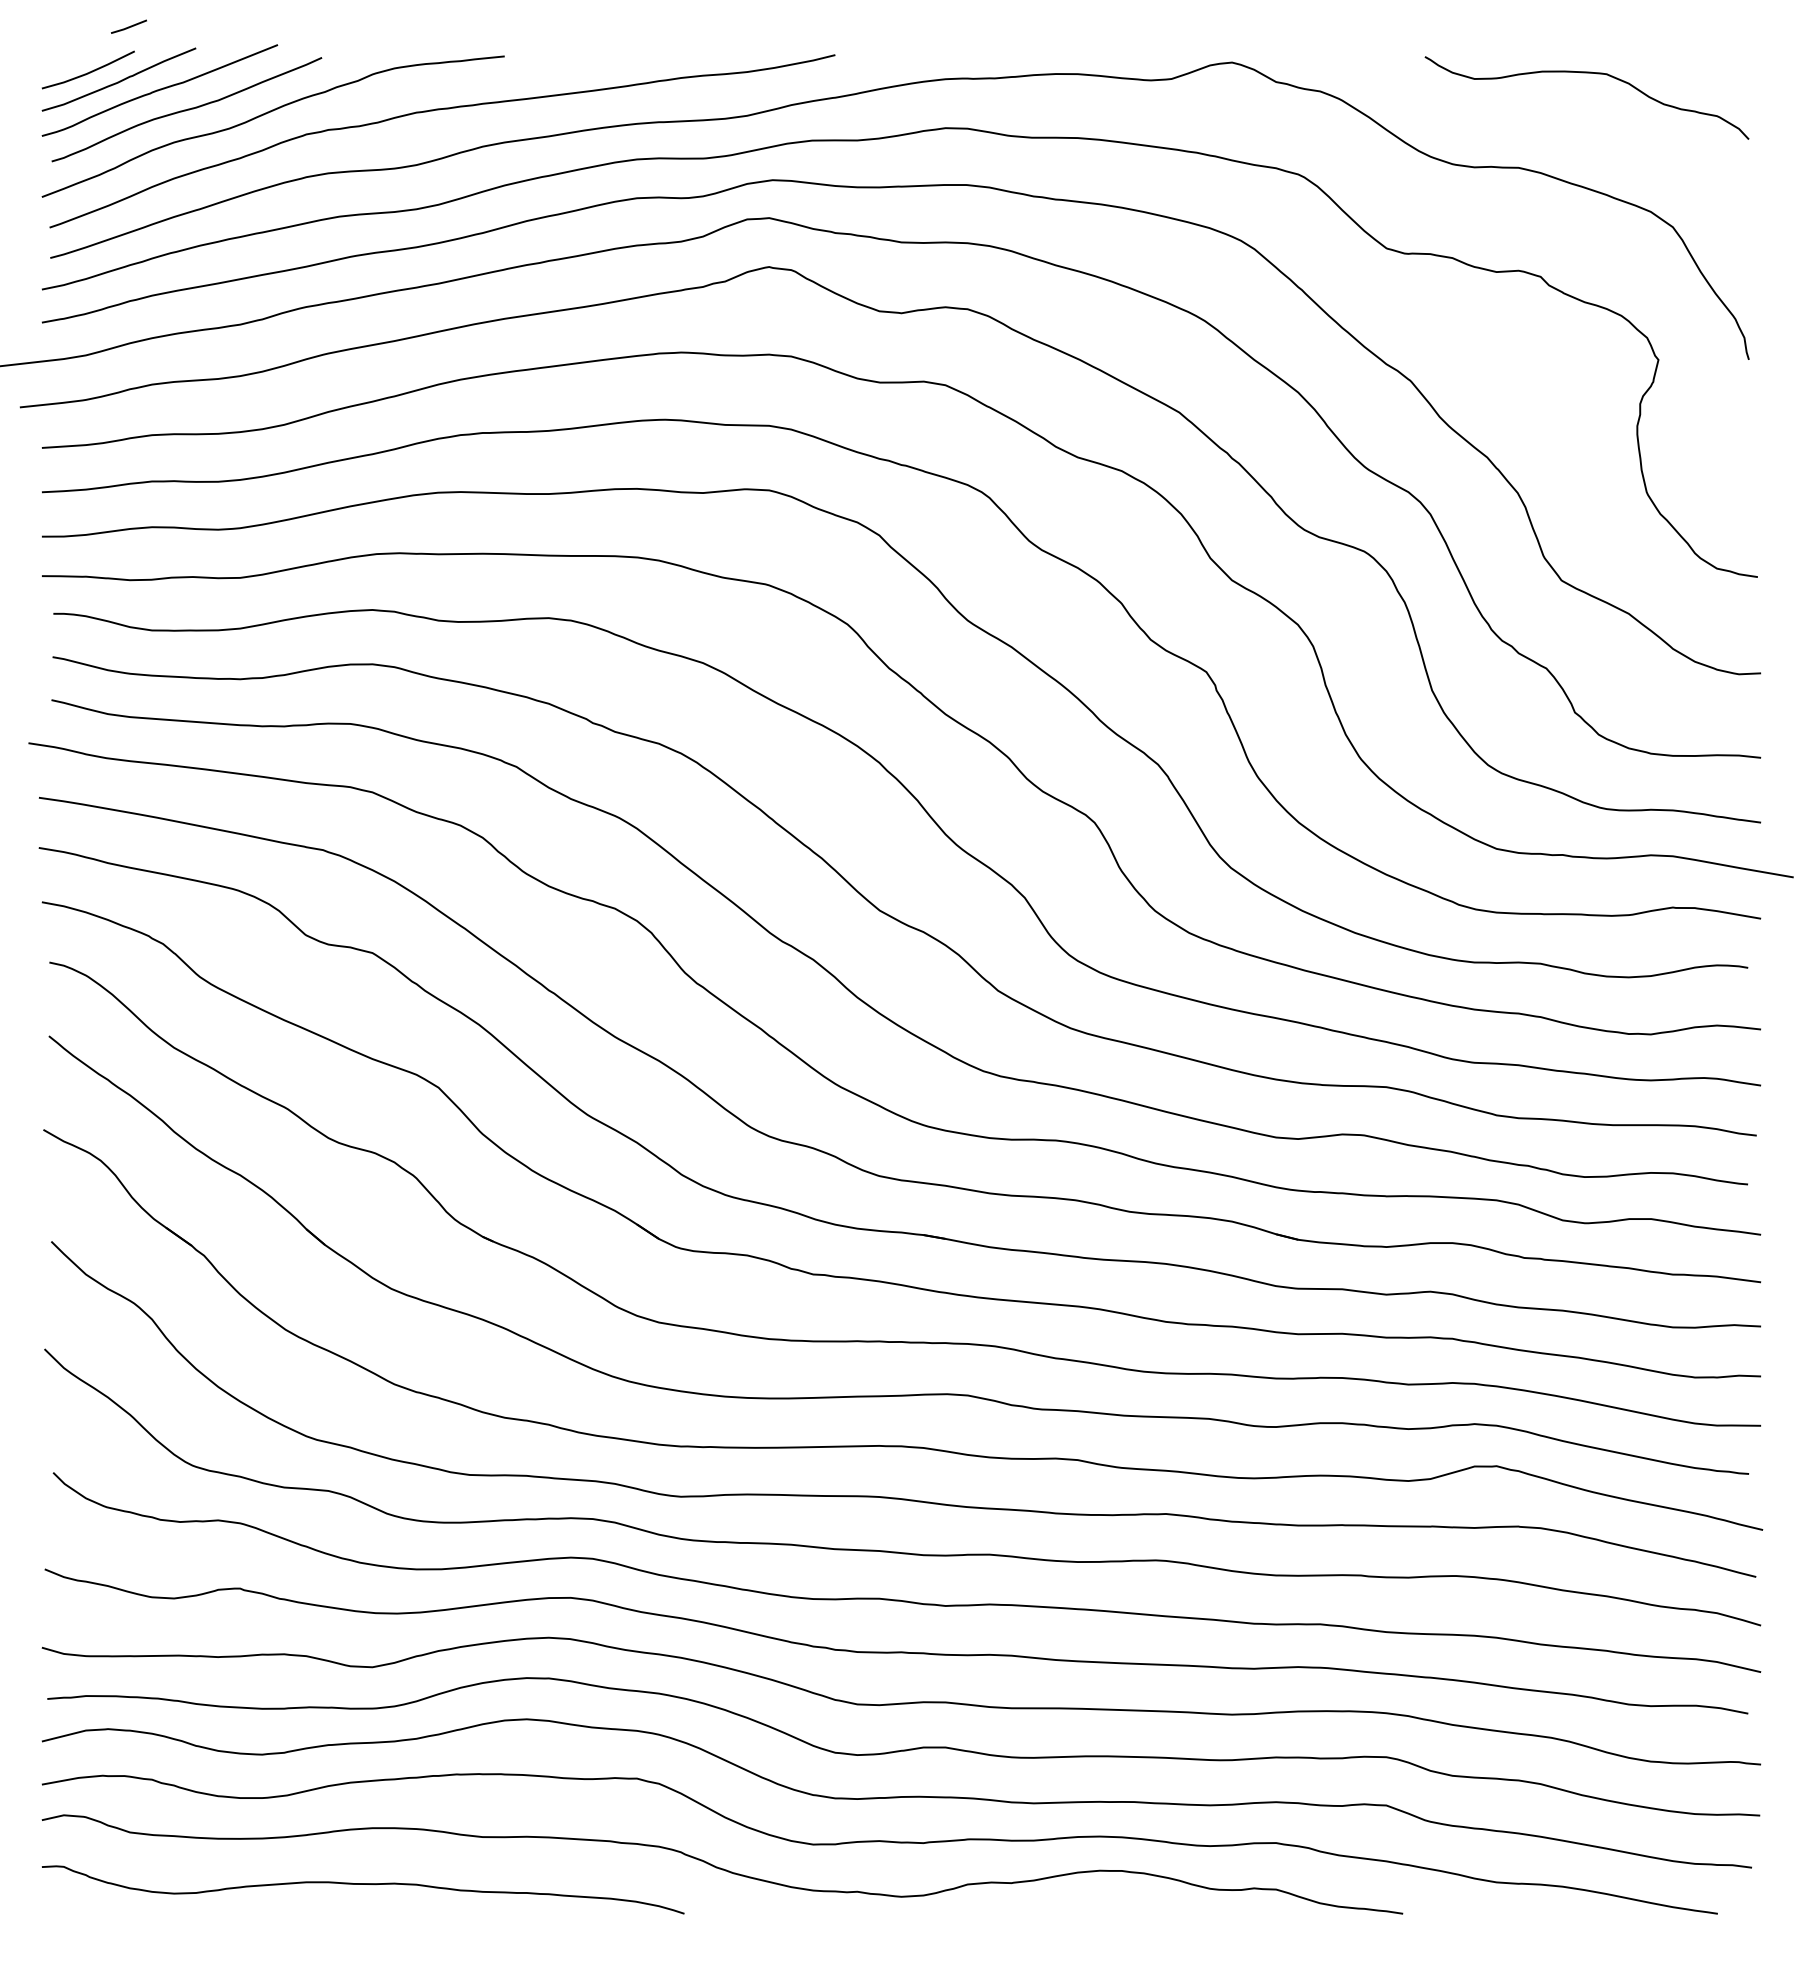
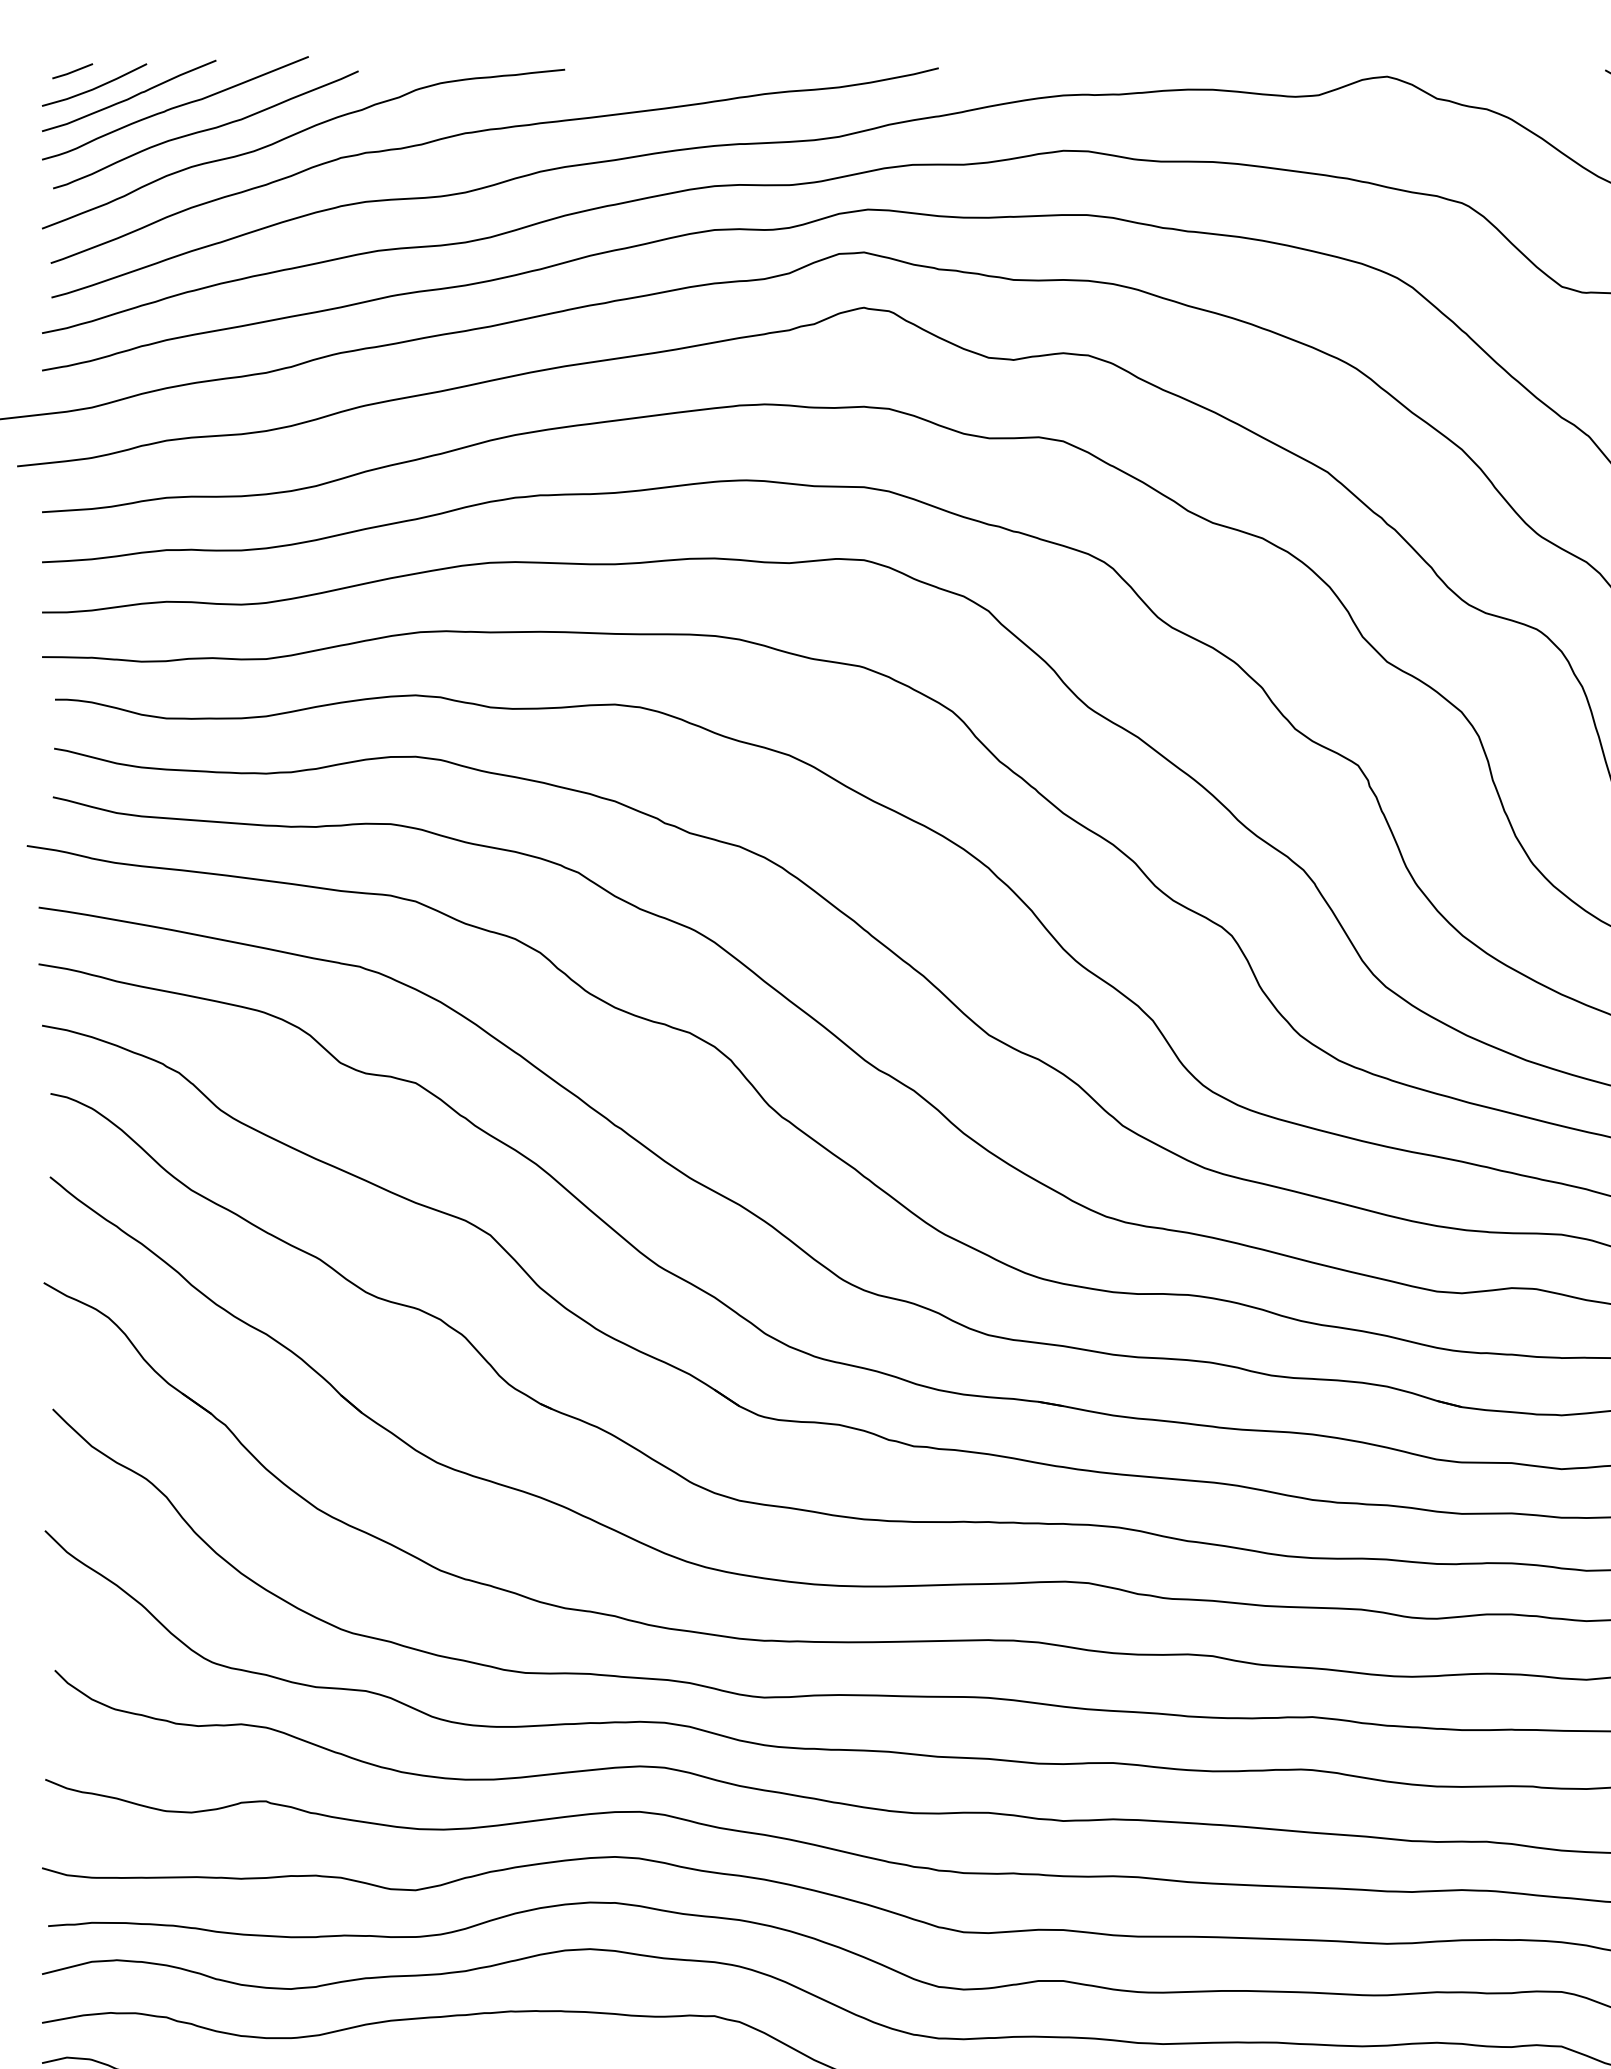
line: (128, 26) -> (72, 70), moved

